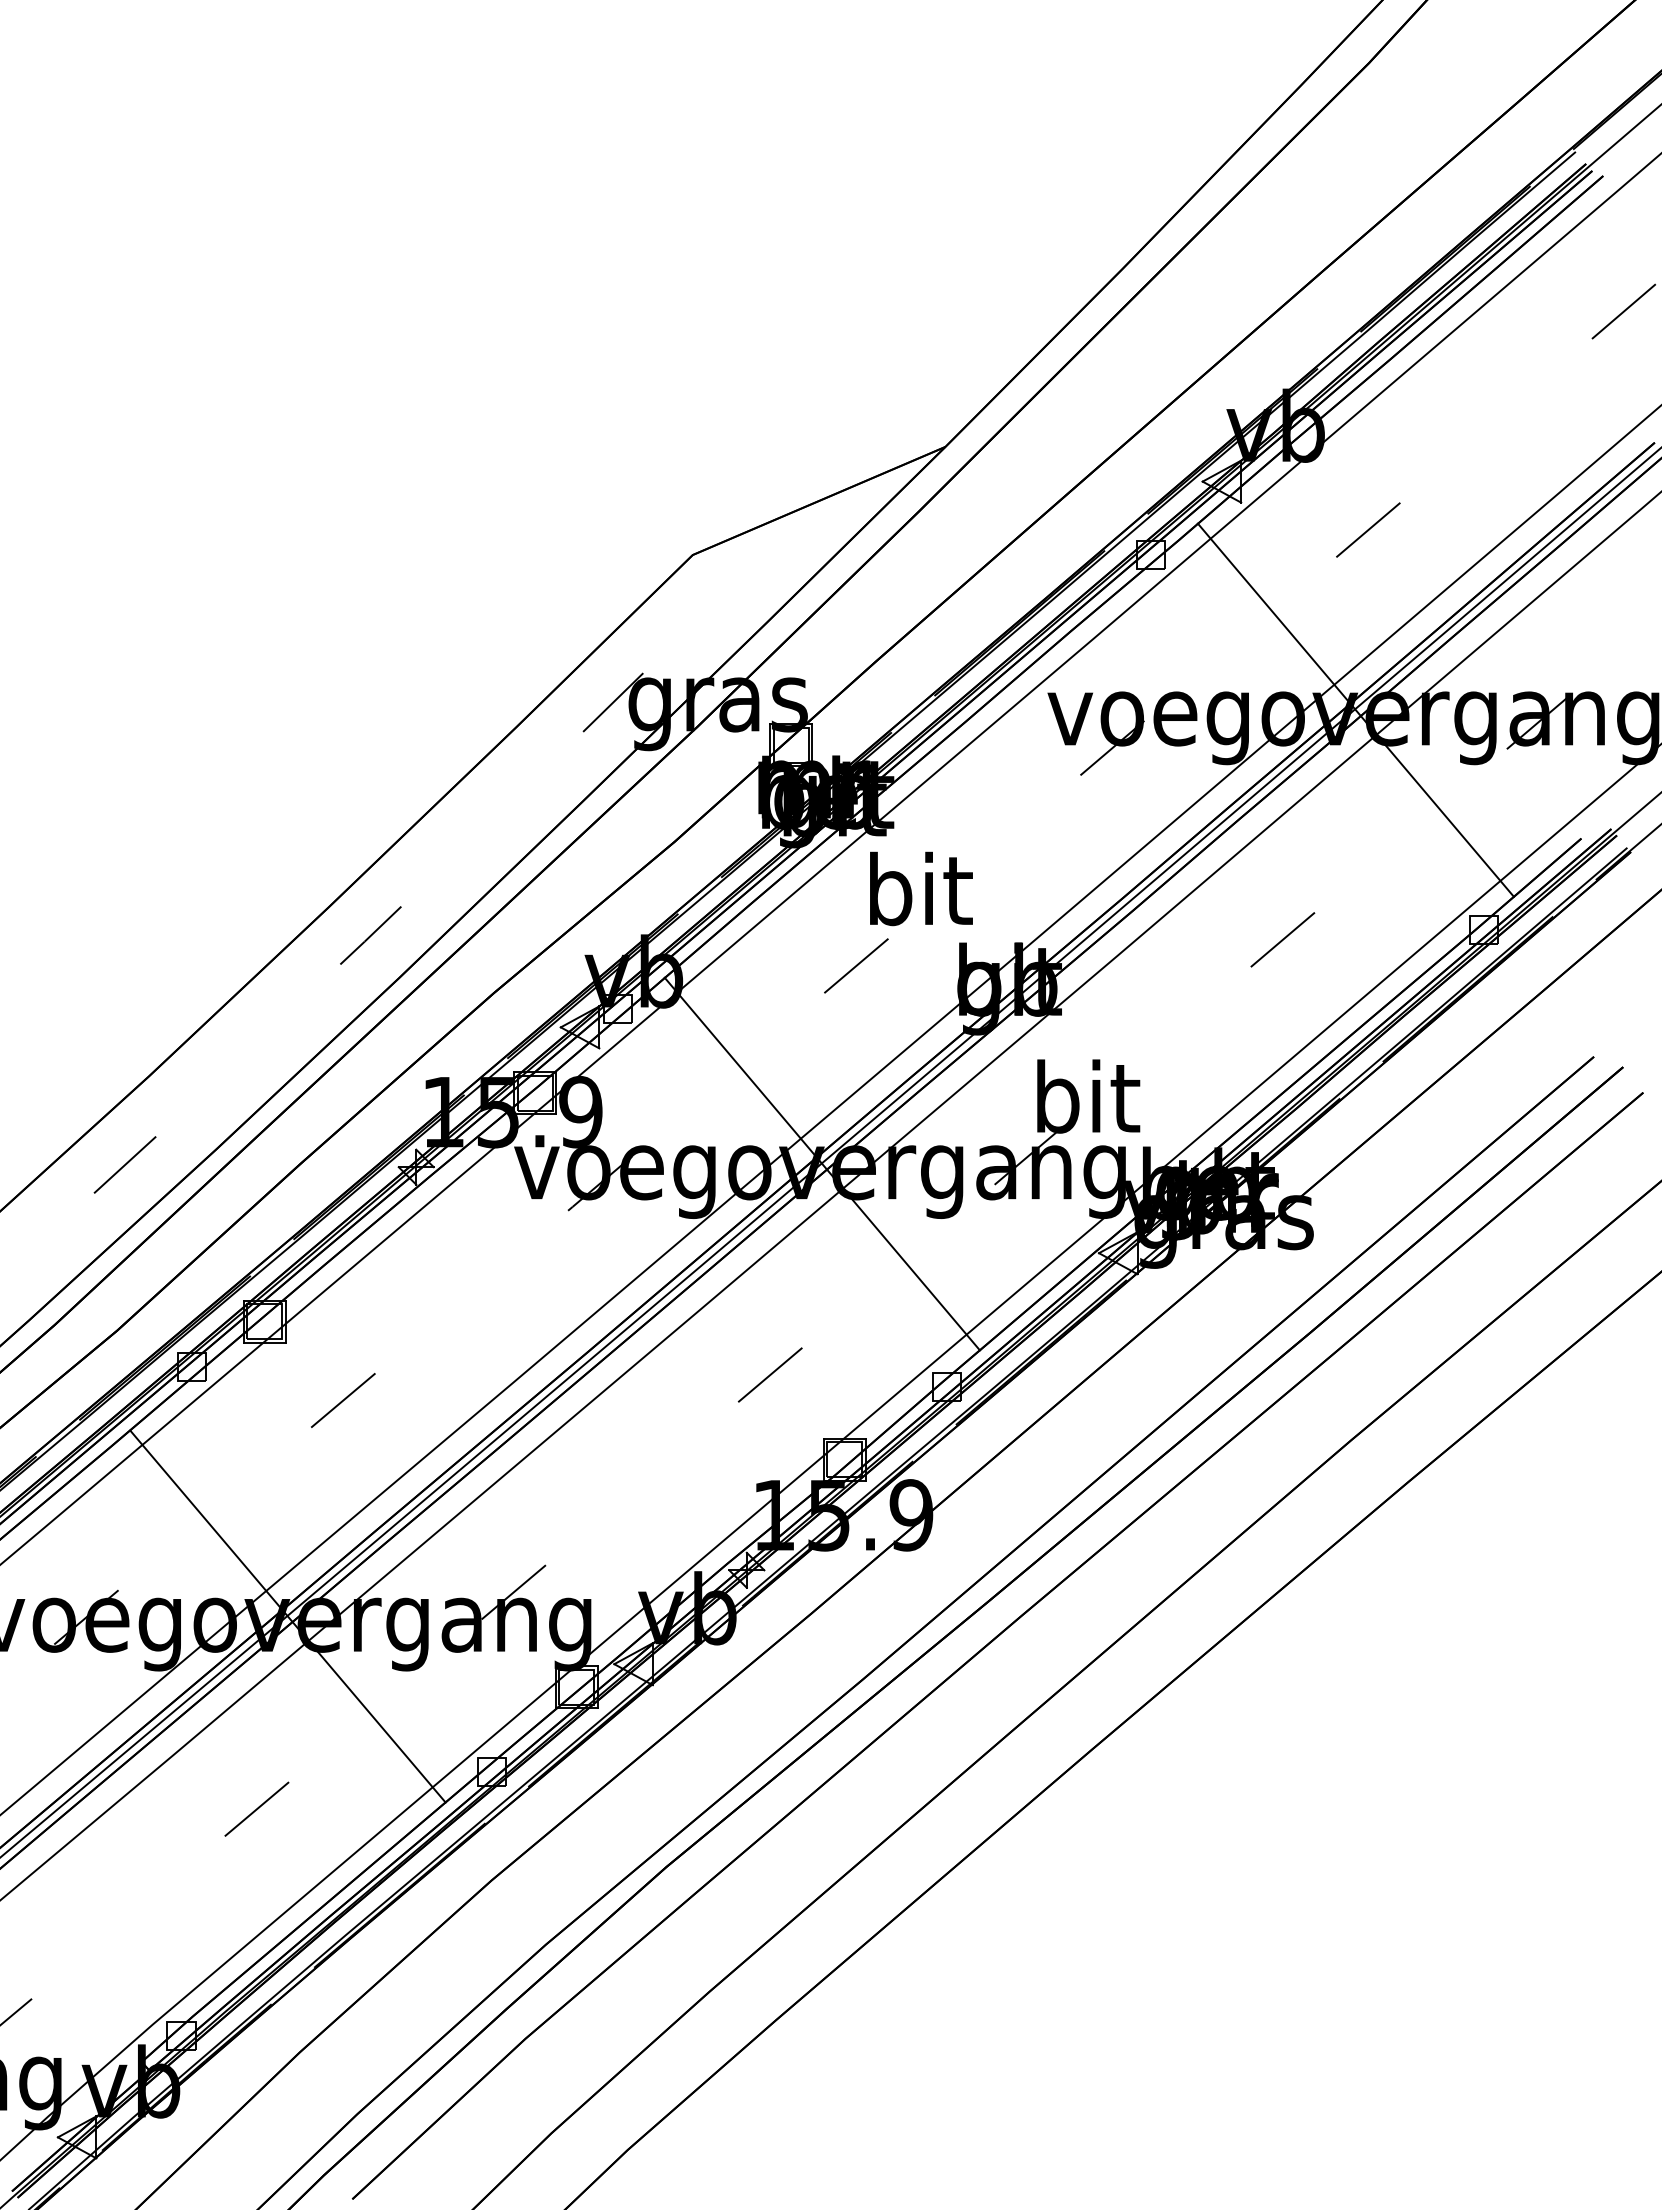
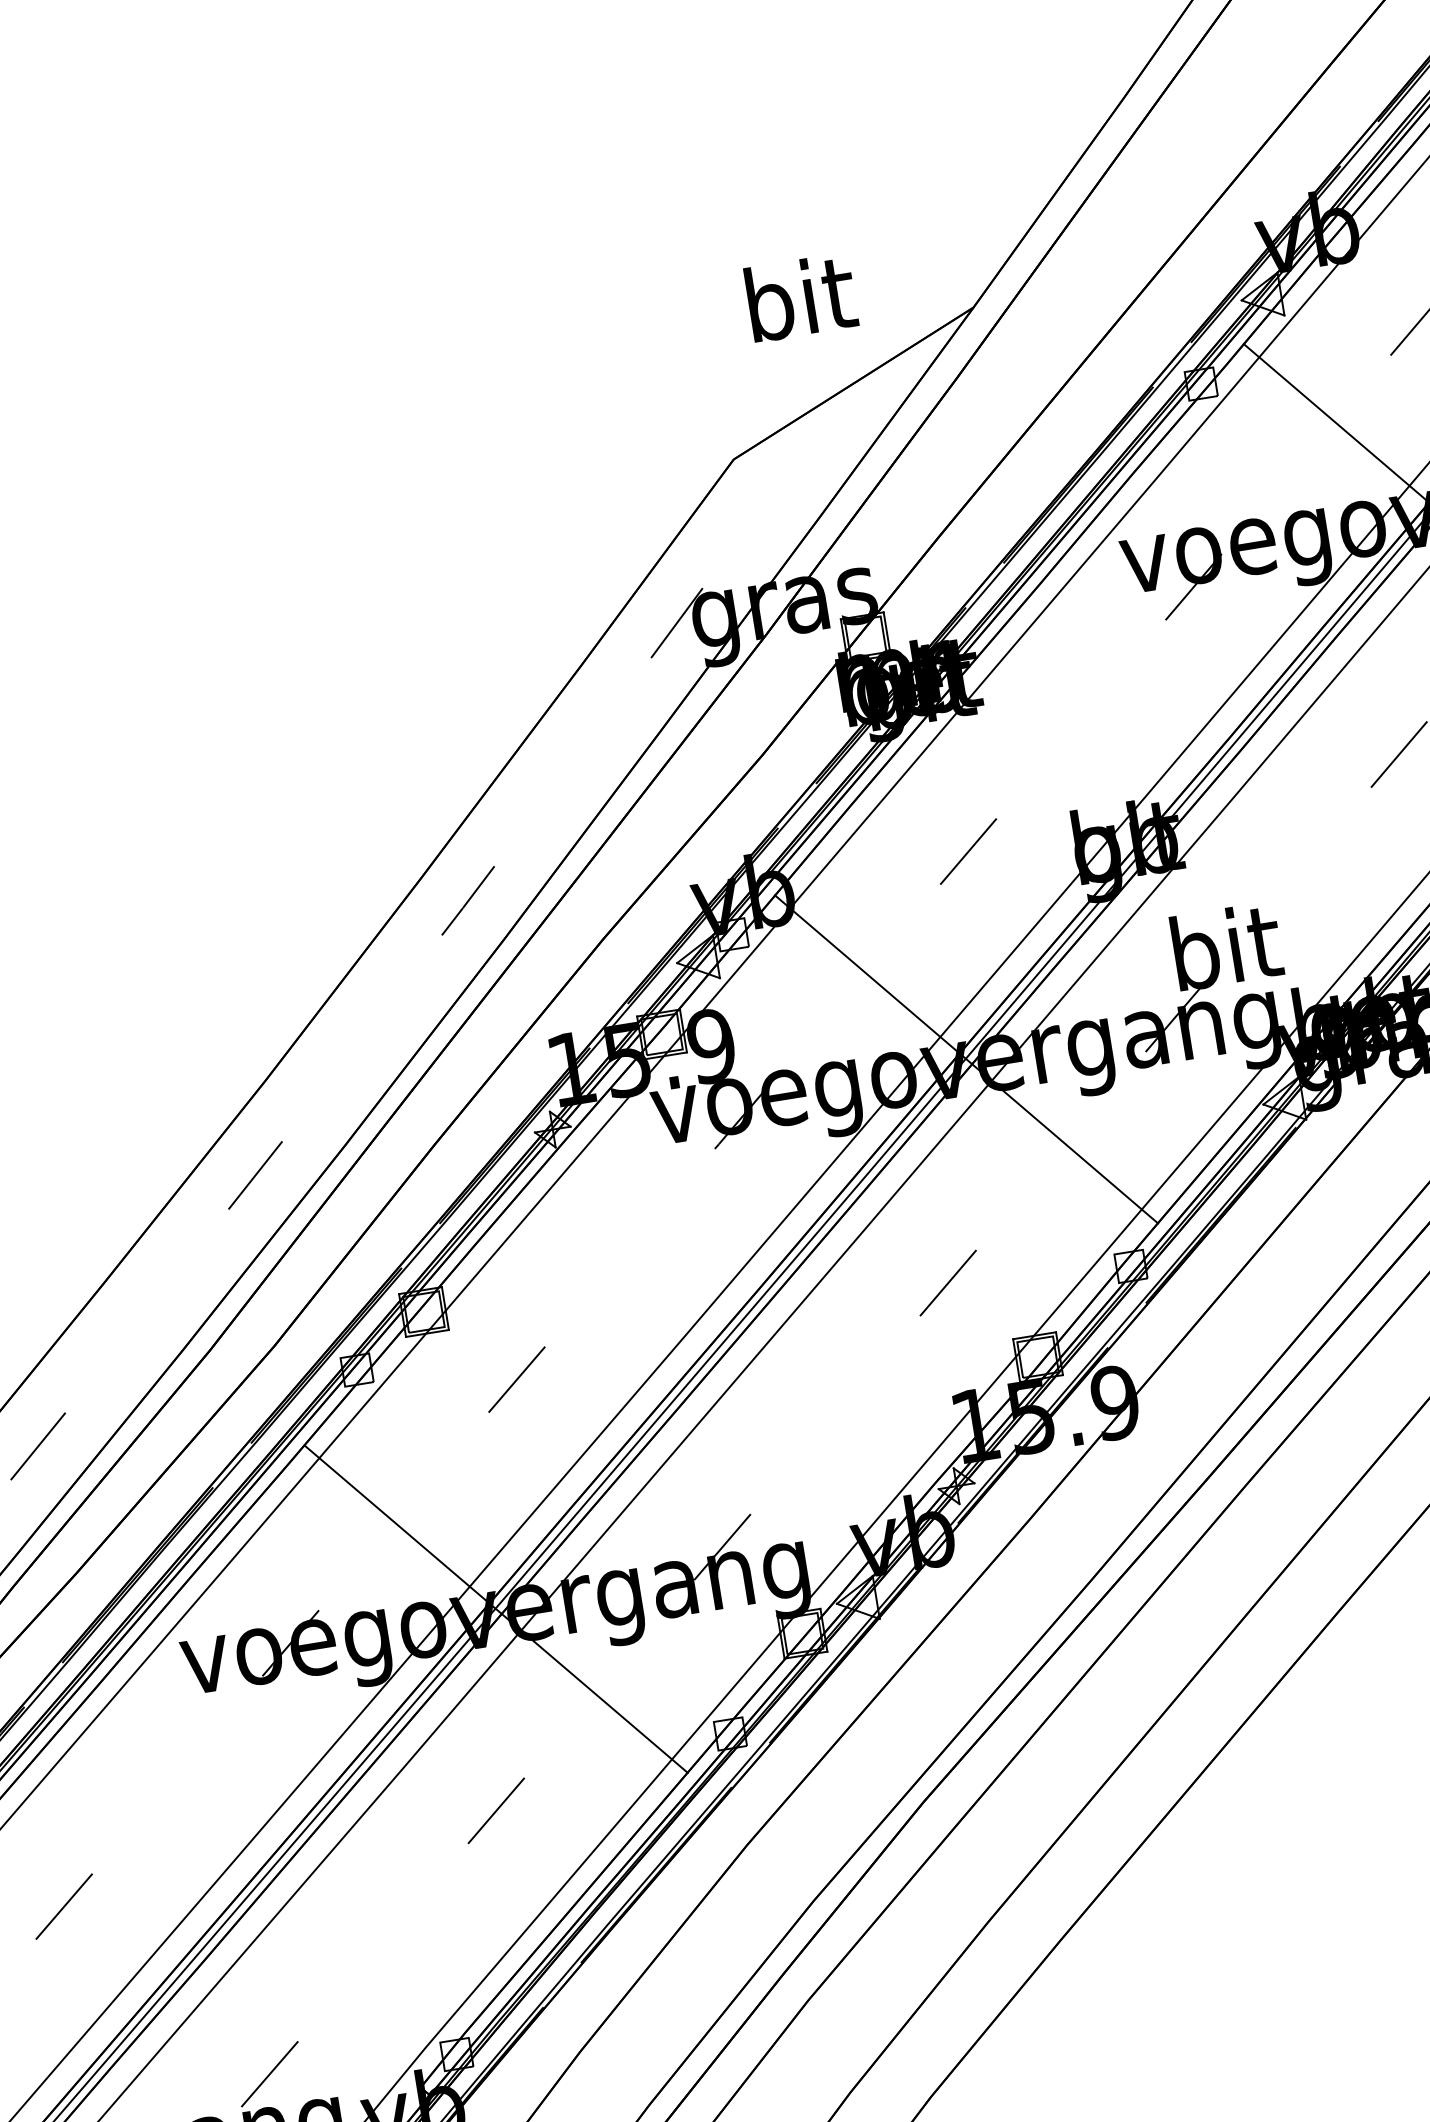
text: (921, 888) -> (801, 297), moved

